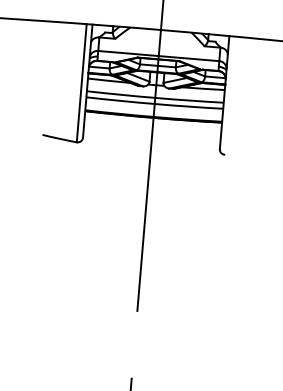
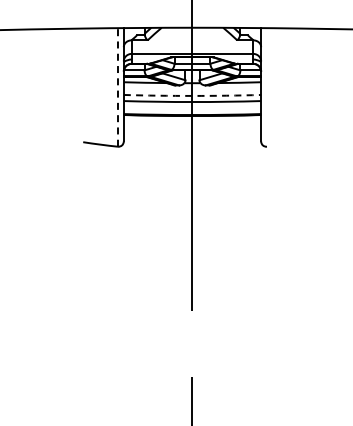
line: (81, 82) -> (117, 86), solid -> dashed
arc: (155, 97) -> (192, 95), solid -> dashed

